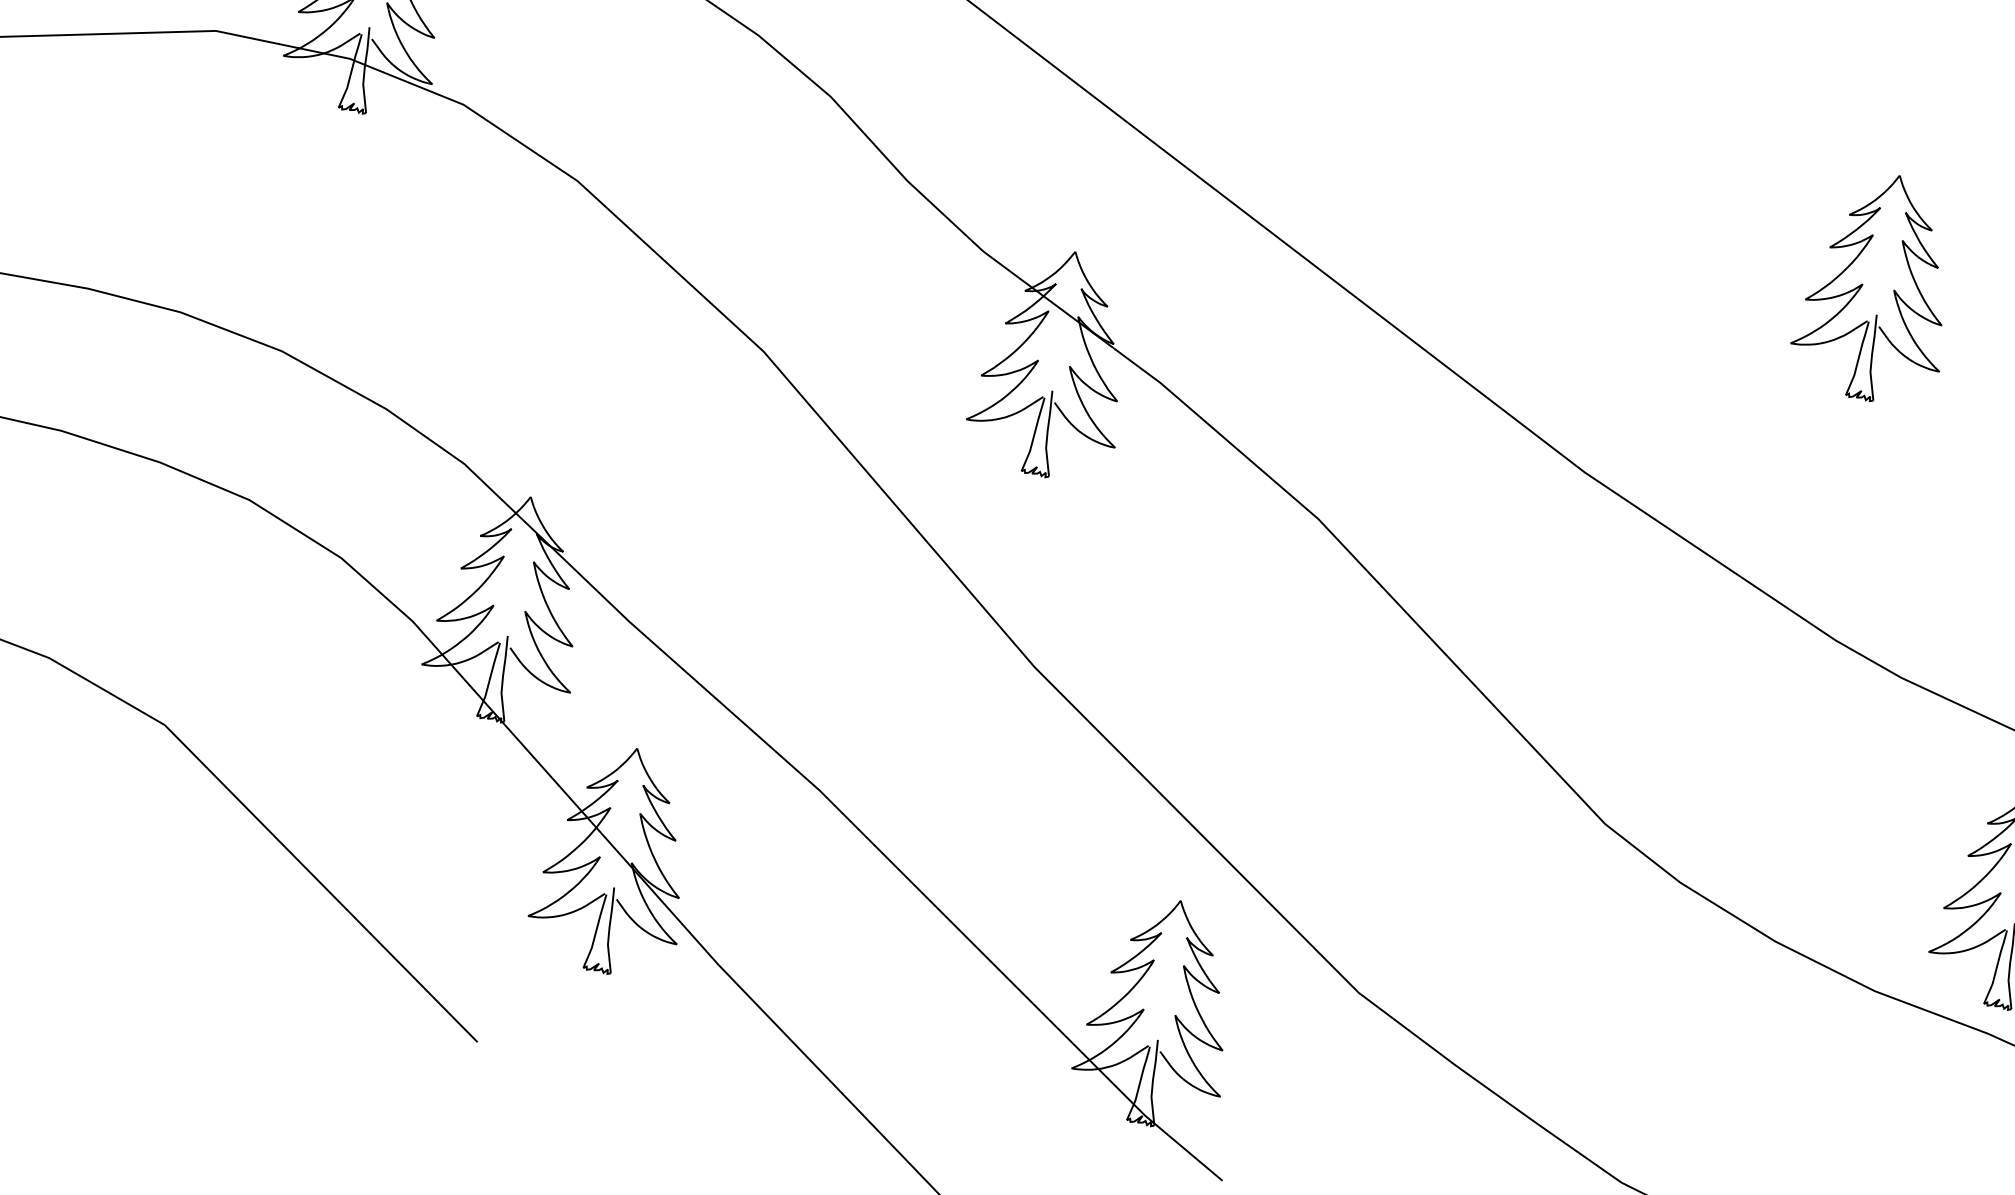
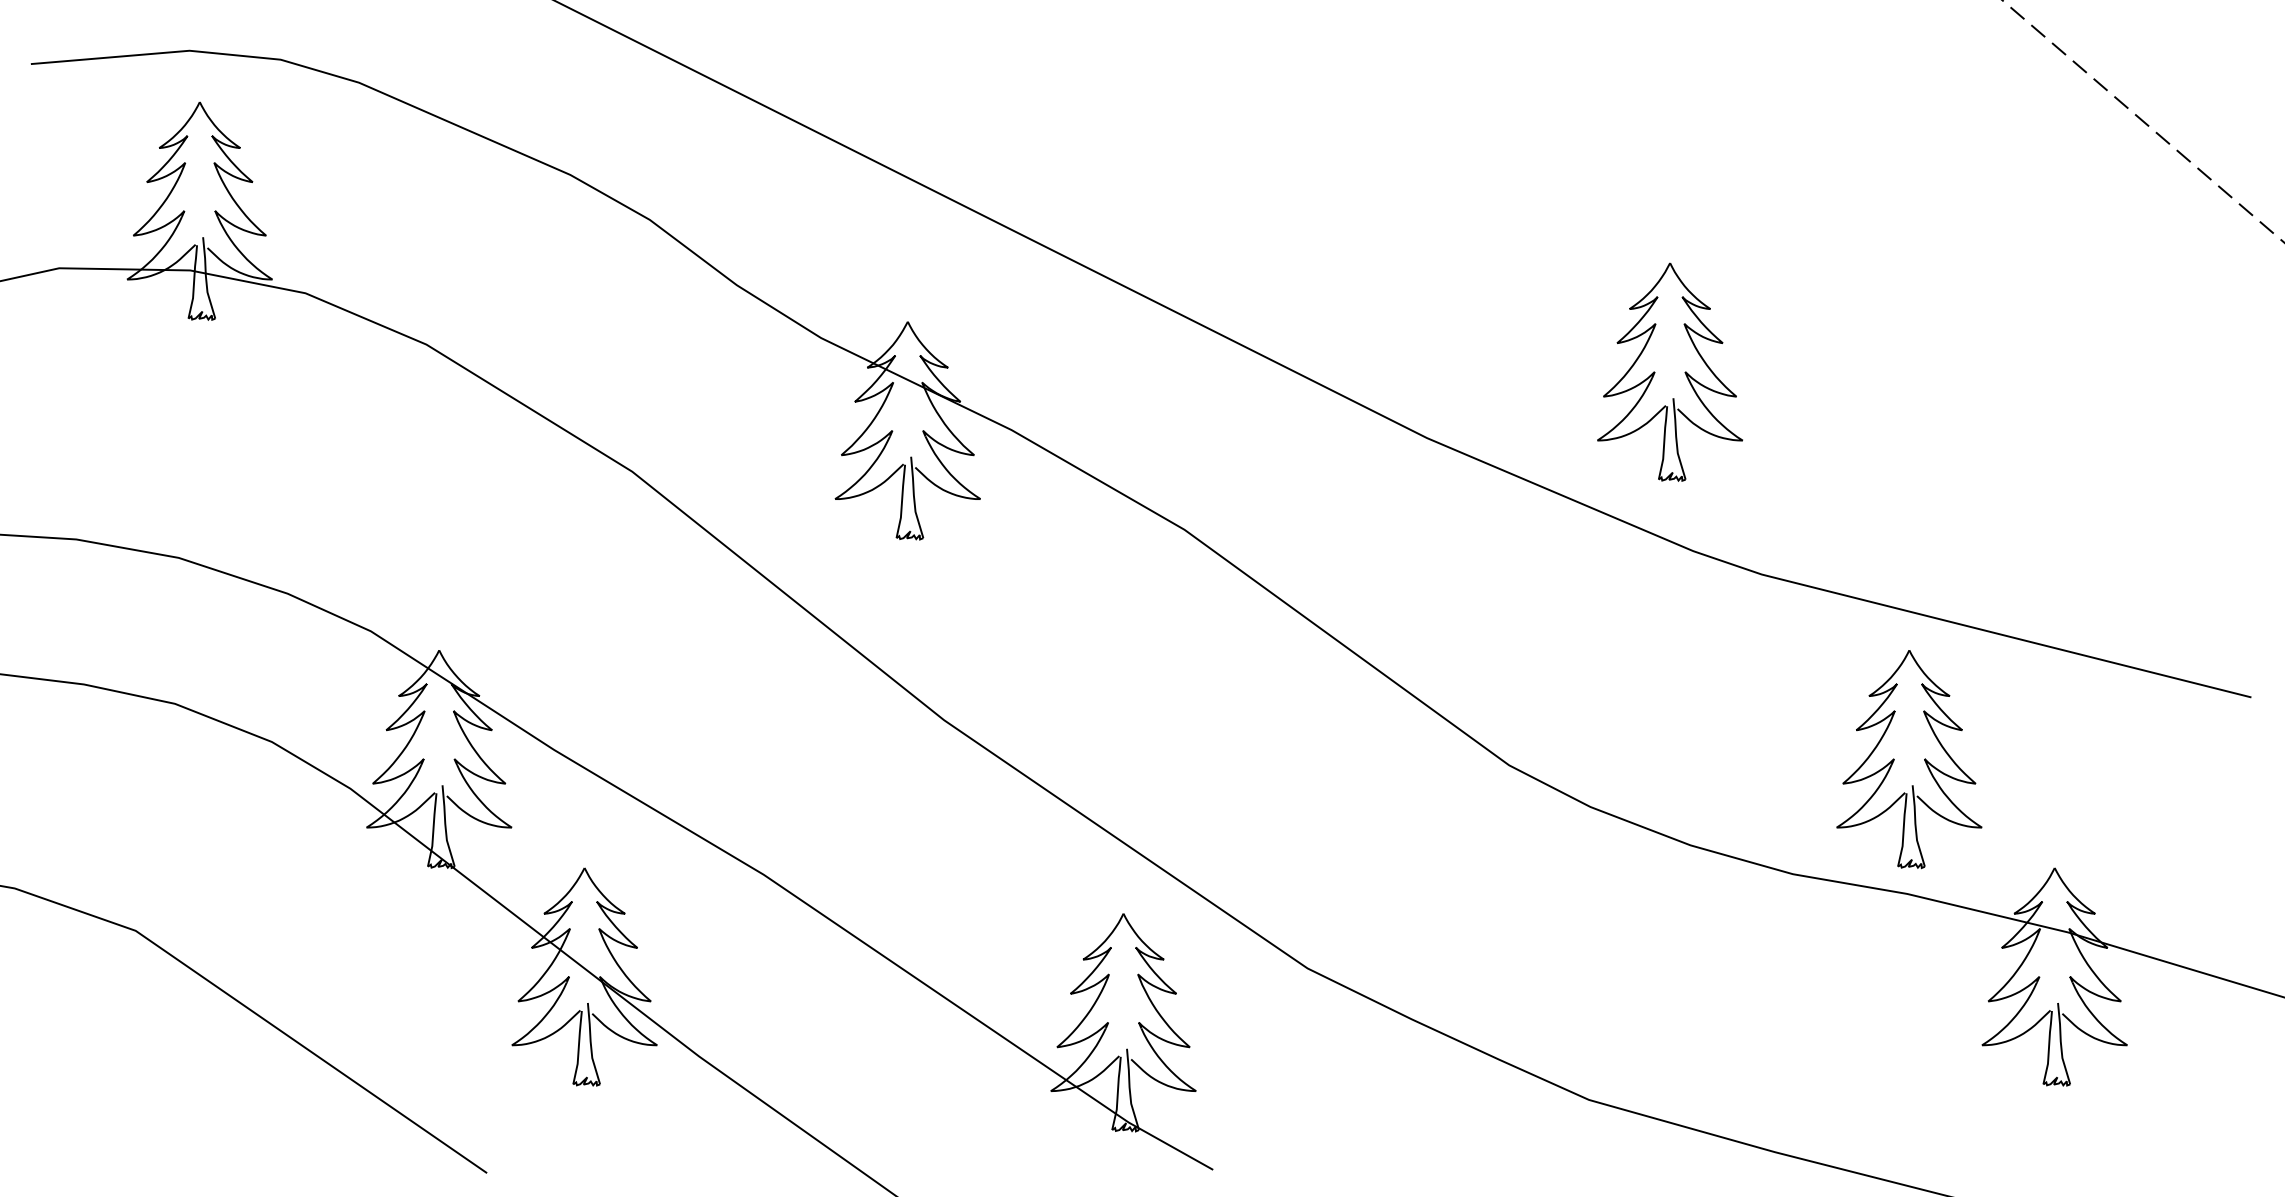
part: (1863, 284) -> (1655, 372), moved

